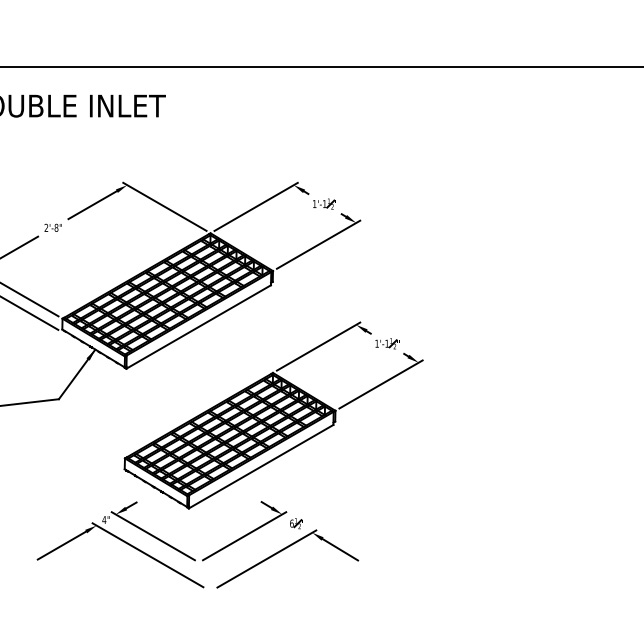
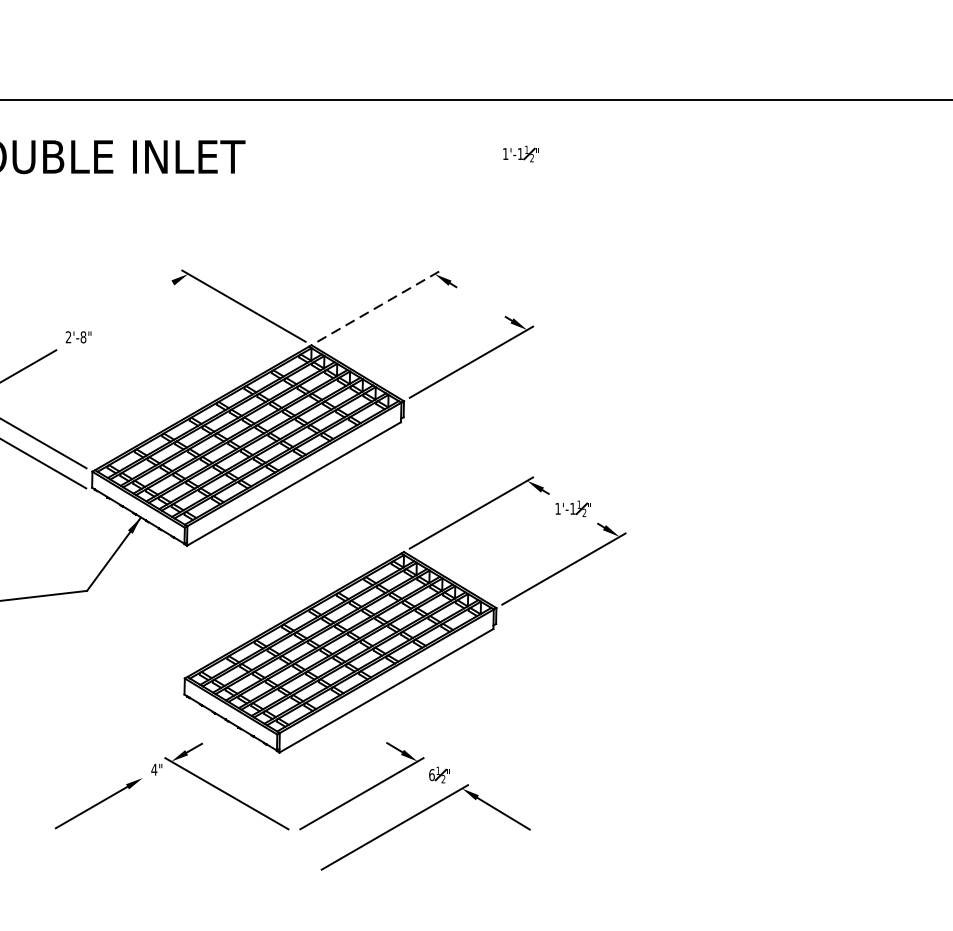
part: (324, 203) -> (520, 153), moved
line: (92, 205) -> (136, 304), removed
line: (256, 206) -> (379, 305), solid -> dashed
line: (147, 555) -> (218, 822), removed

